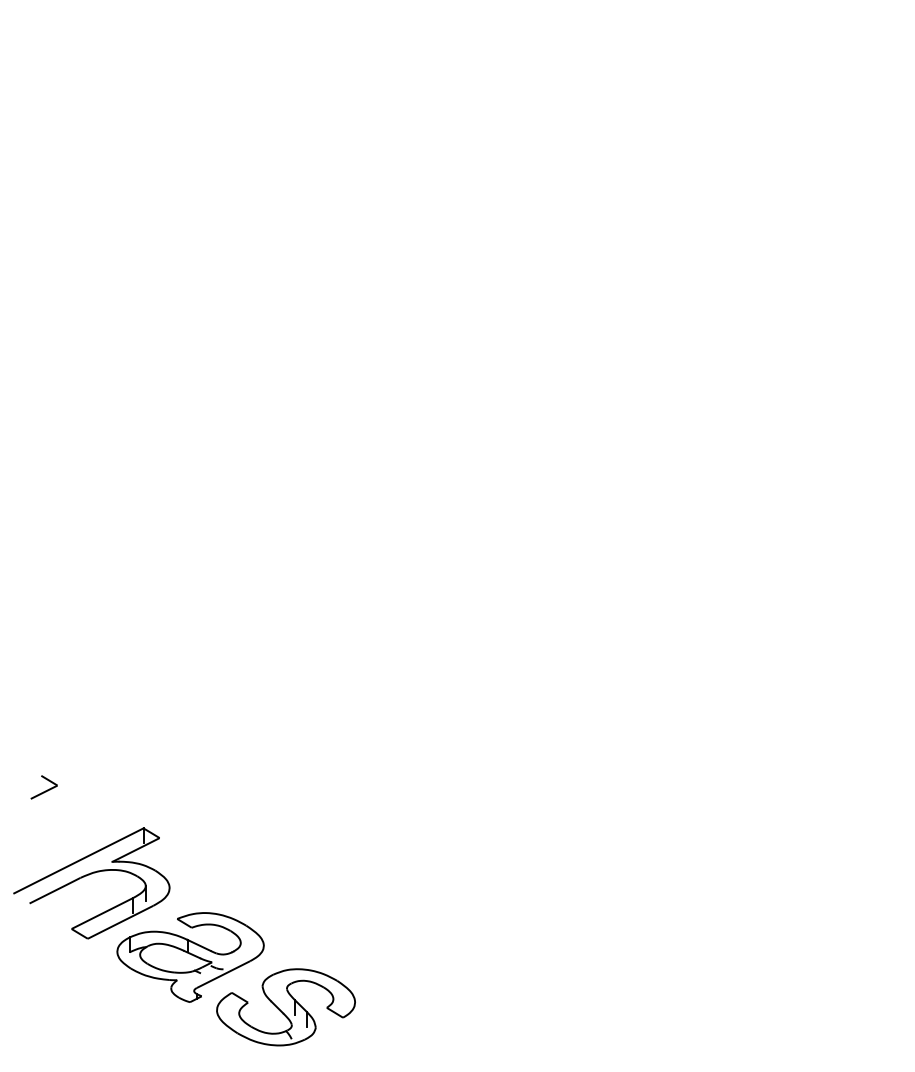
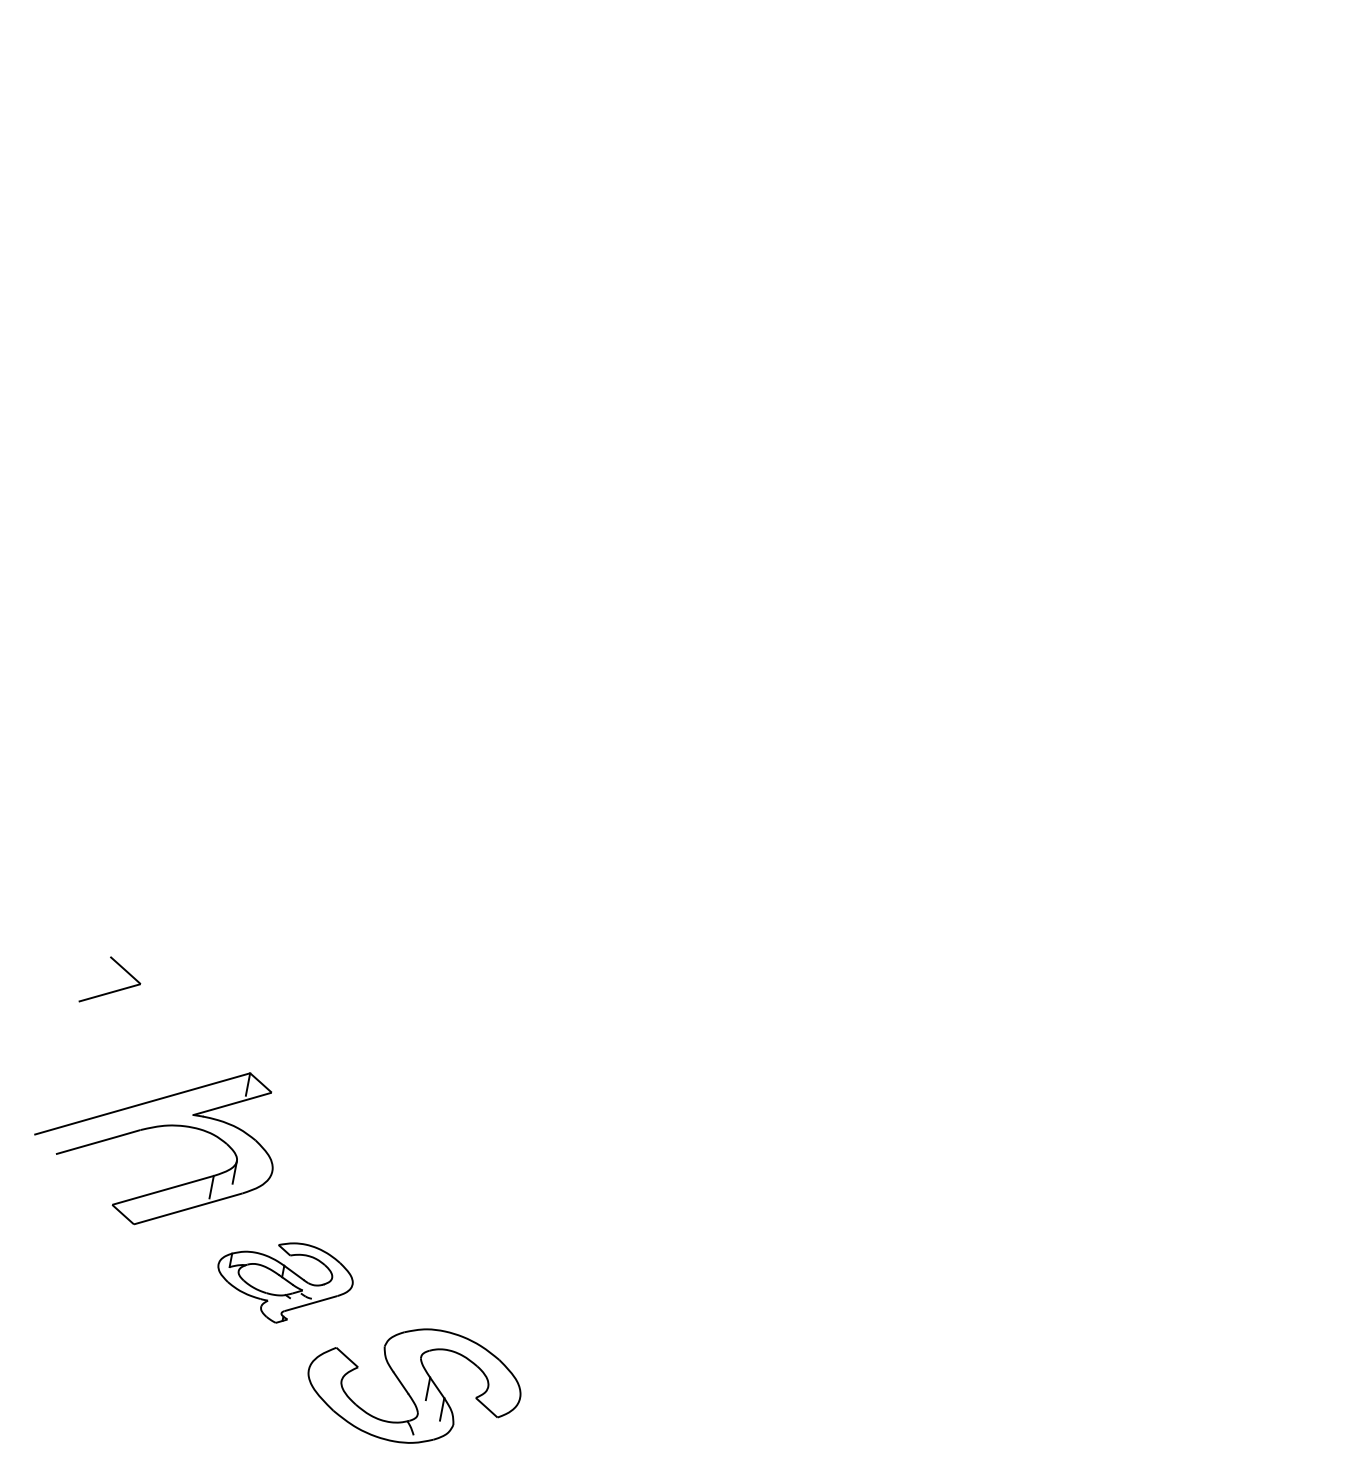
part: (43, 787) -> (110, 982), size x1.4
part: (190, 957) -> (283, 1282), size x0.6

